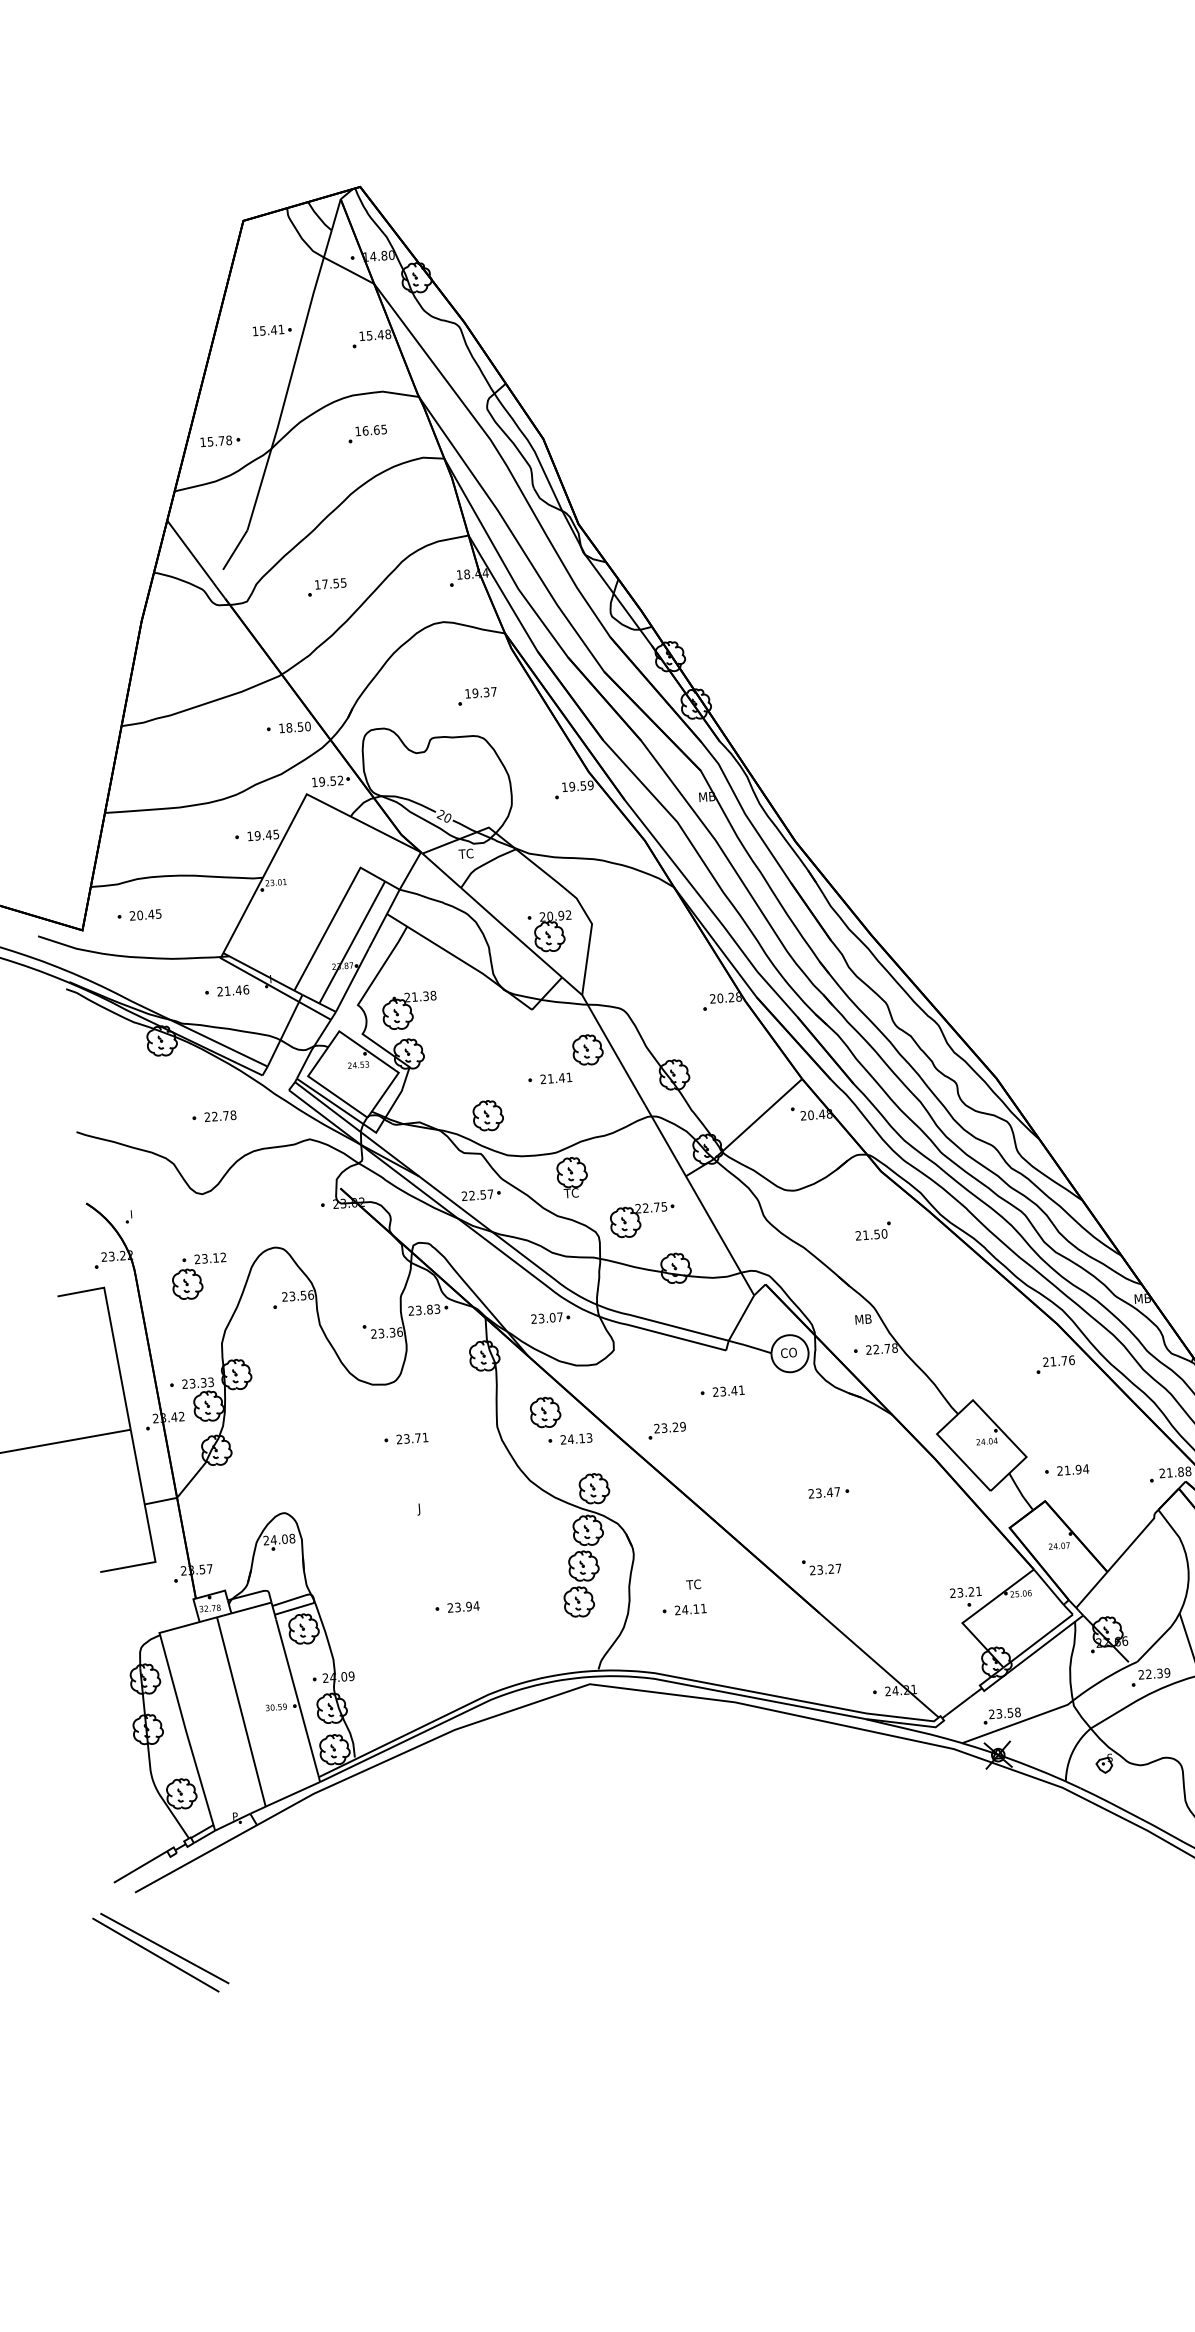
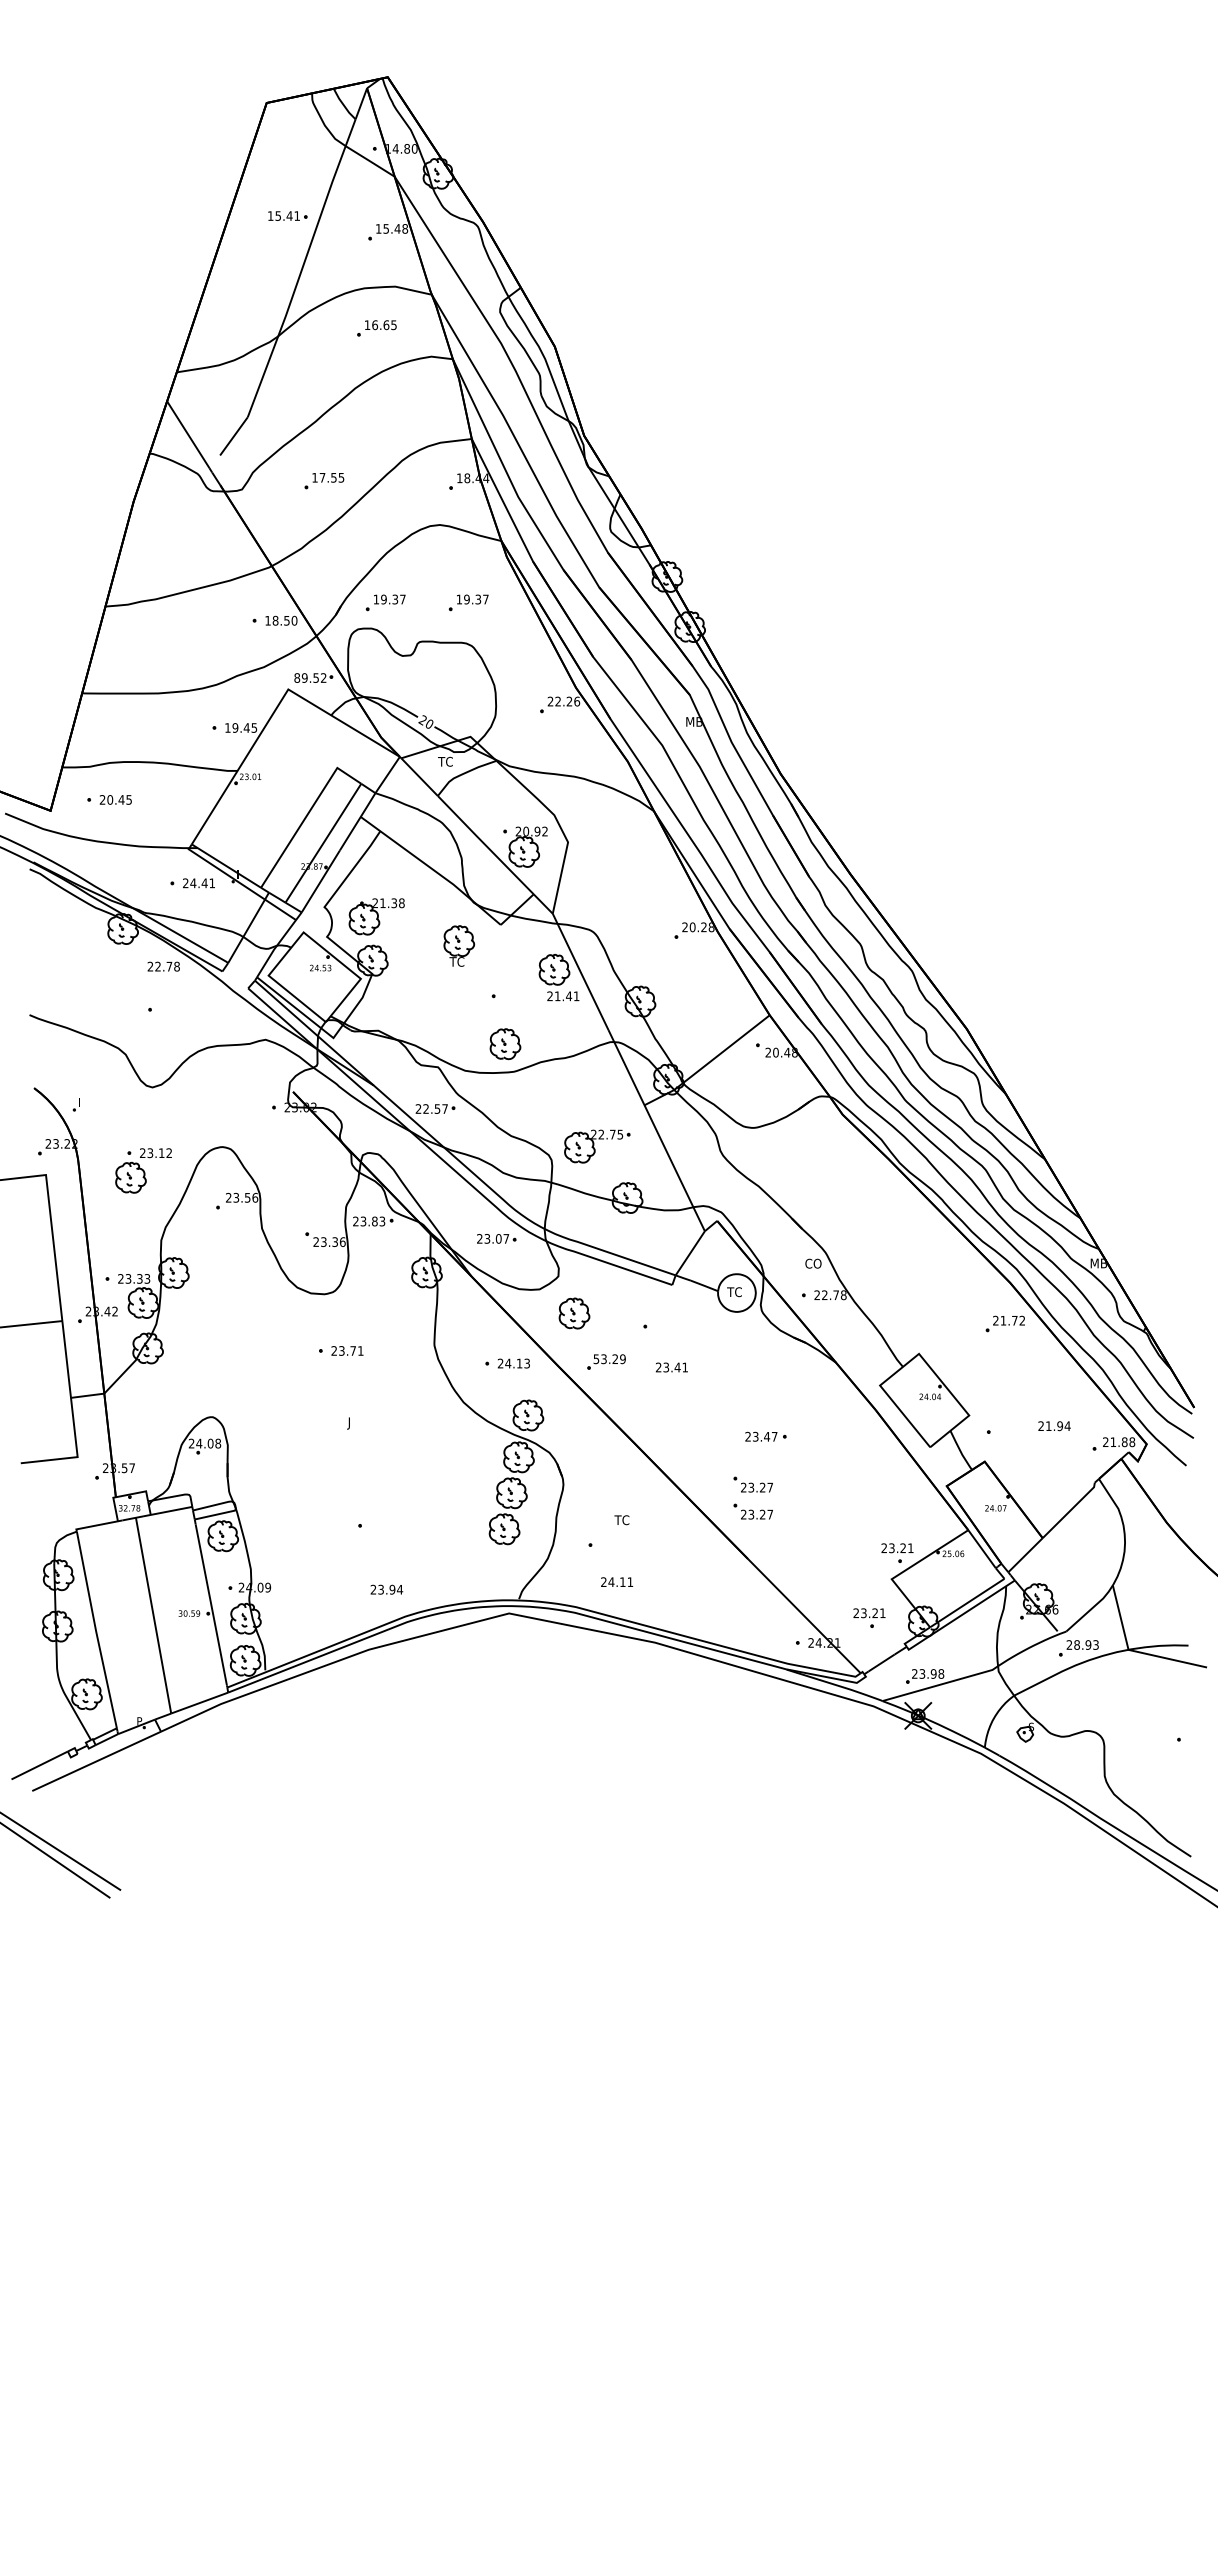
part: (220, 440) -> (227, 324), removed
part: (395, 702) -> (385, 602), added
text: (314, 781) -> (297, 677), 19.52 -> 89.52
text: (577, 786) -> (563, 701), 19.59 -> 22.26
text: (236, 990) -> (202, 883), 21.46 -> 24.41
text: (556, 1078) -> (563, 996), moved
text: (220, 1116) -> (163, 966), moved
part: (488, 1116) -> (505, 1044), moved
part: (572, 1176) -> (459, 945), moved
part: (873, 1230) -> (830, 1174), removed
text: (862, 1319) -> (813, 1263), MB -> CO
text: (788, 1353) -> (735, 1292), CO -> TC
text: (1071, 1360) -> (1022, 1320), 21.76 -> 21.72
text: (728, 1391) -> (671, 1367), moved
part: (545, 1412) -> (574, 1313), moved
text: (657, 1428) -> (596, 1359), 23.29 -> 53.29
text: (1073, 1470) -> (1054, 1426), moved
part: (819, 1540) -> (752, 1484), added
text: (463, 1606) -> (386, 1589), moved
text: (691, 1608) -> (617, 1581), moved
part: (943, 1662) -> (869, 1617), added
text: (1158, 1673) -> (1086, 1644), 22.39 -> 28.93
text: (1010, 1712) -> (933, 1673), 23.58 -> 23.98

